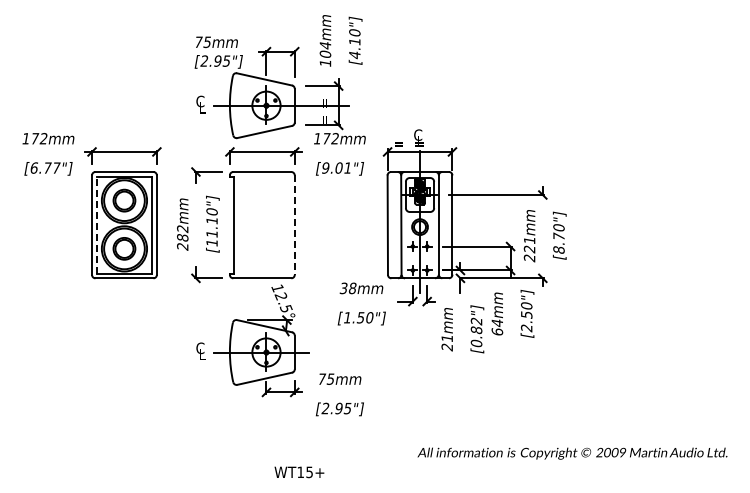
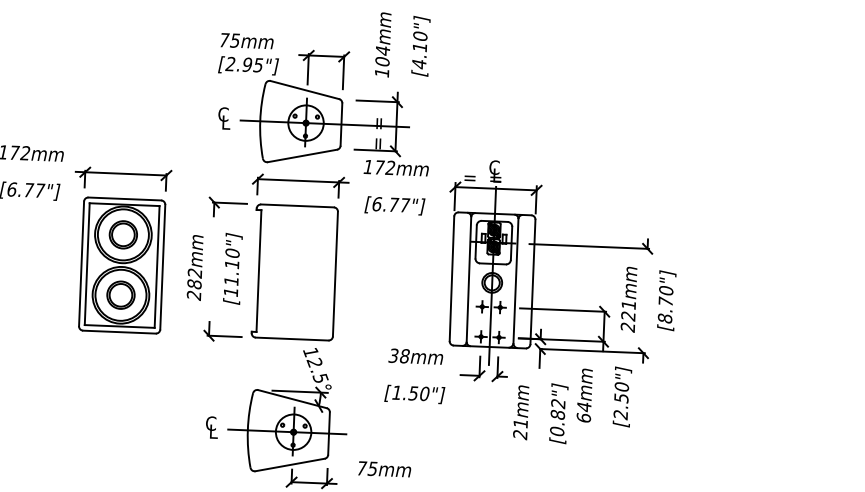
text: (337, 167) -> (391, 204), [9.01"] -> [6.77"]
line: (96, 225) -> (87, 264), dashed -> solid
line: (294, 225) -> (335, 274), dashed -> solid

